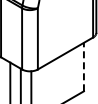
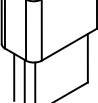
line: (83, 66) -> (87, 57), dashed -> solid

